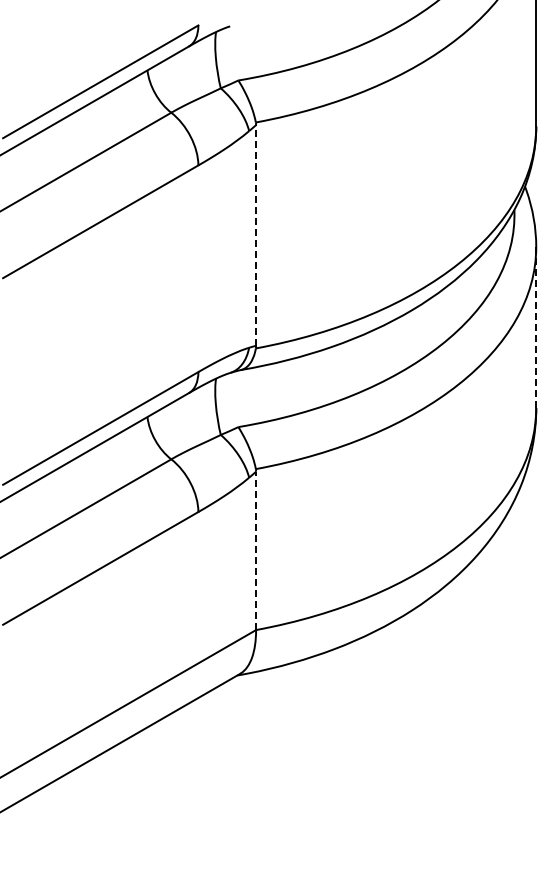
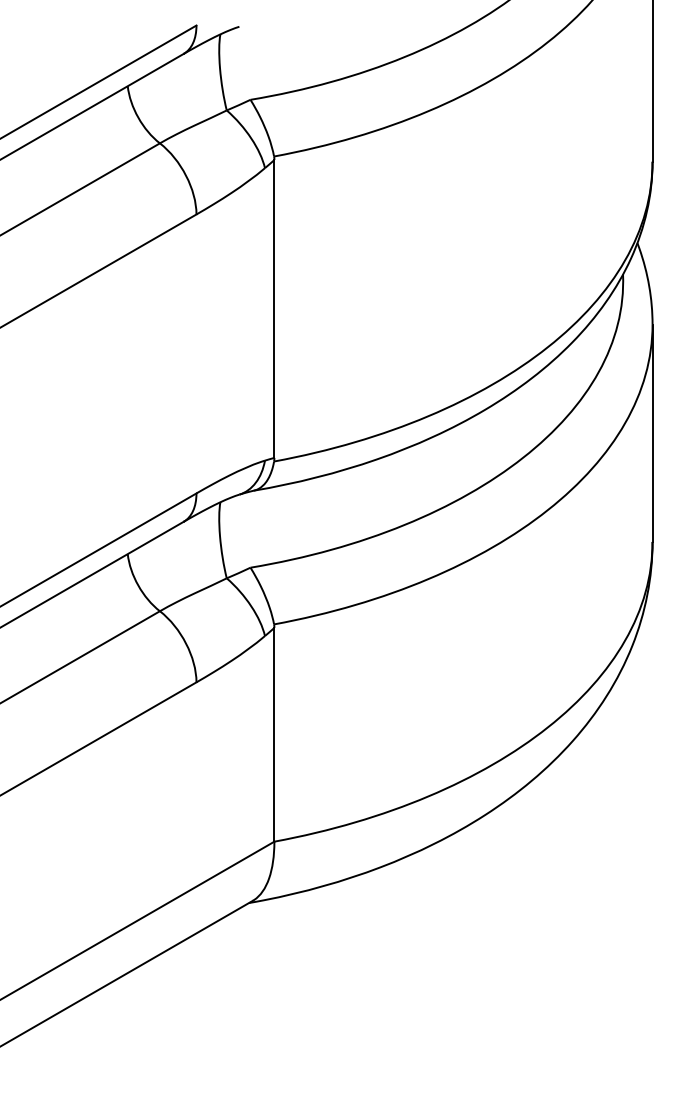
line: (256, 234) -> (274, 307), dashed -> solid
line: (536, 327) -> (652, 433), dashed -> solid
line: (256, 550) -> (274, 734), dashed -> solid

